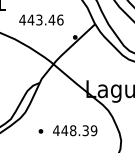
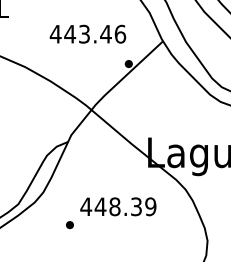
text: (41, 19) -> (88, 33), moved
text: (75, 130) -> (118, 206), moved

